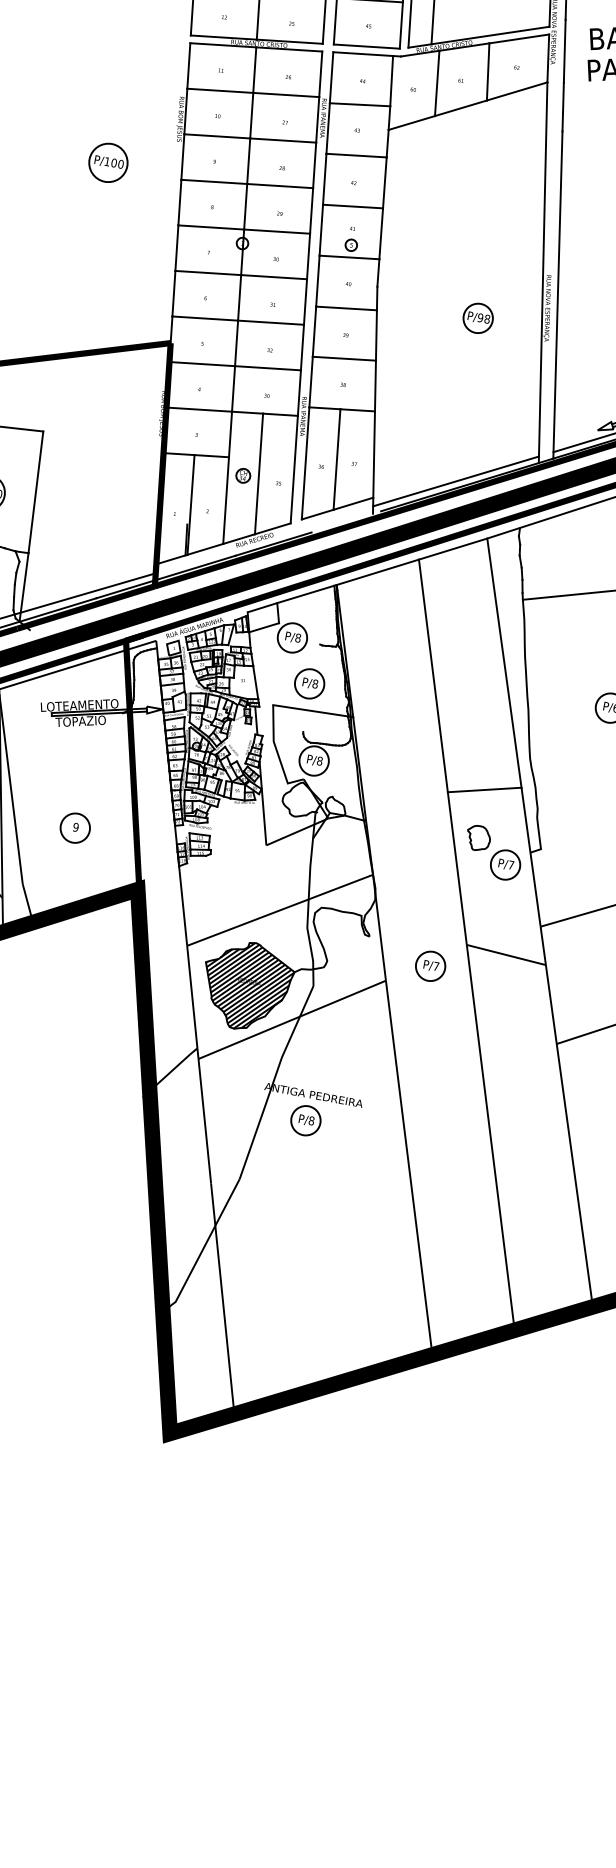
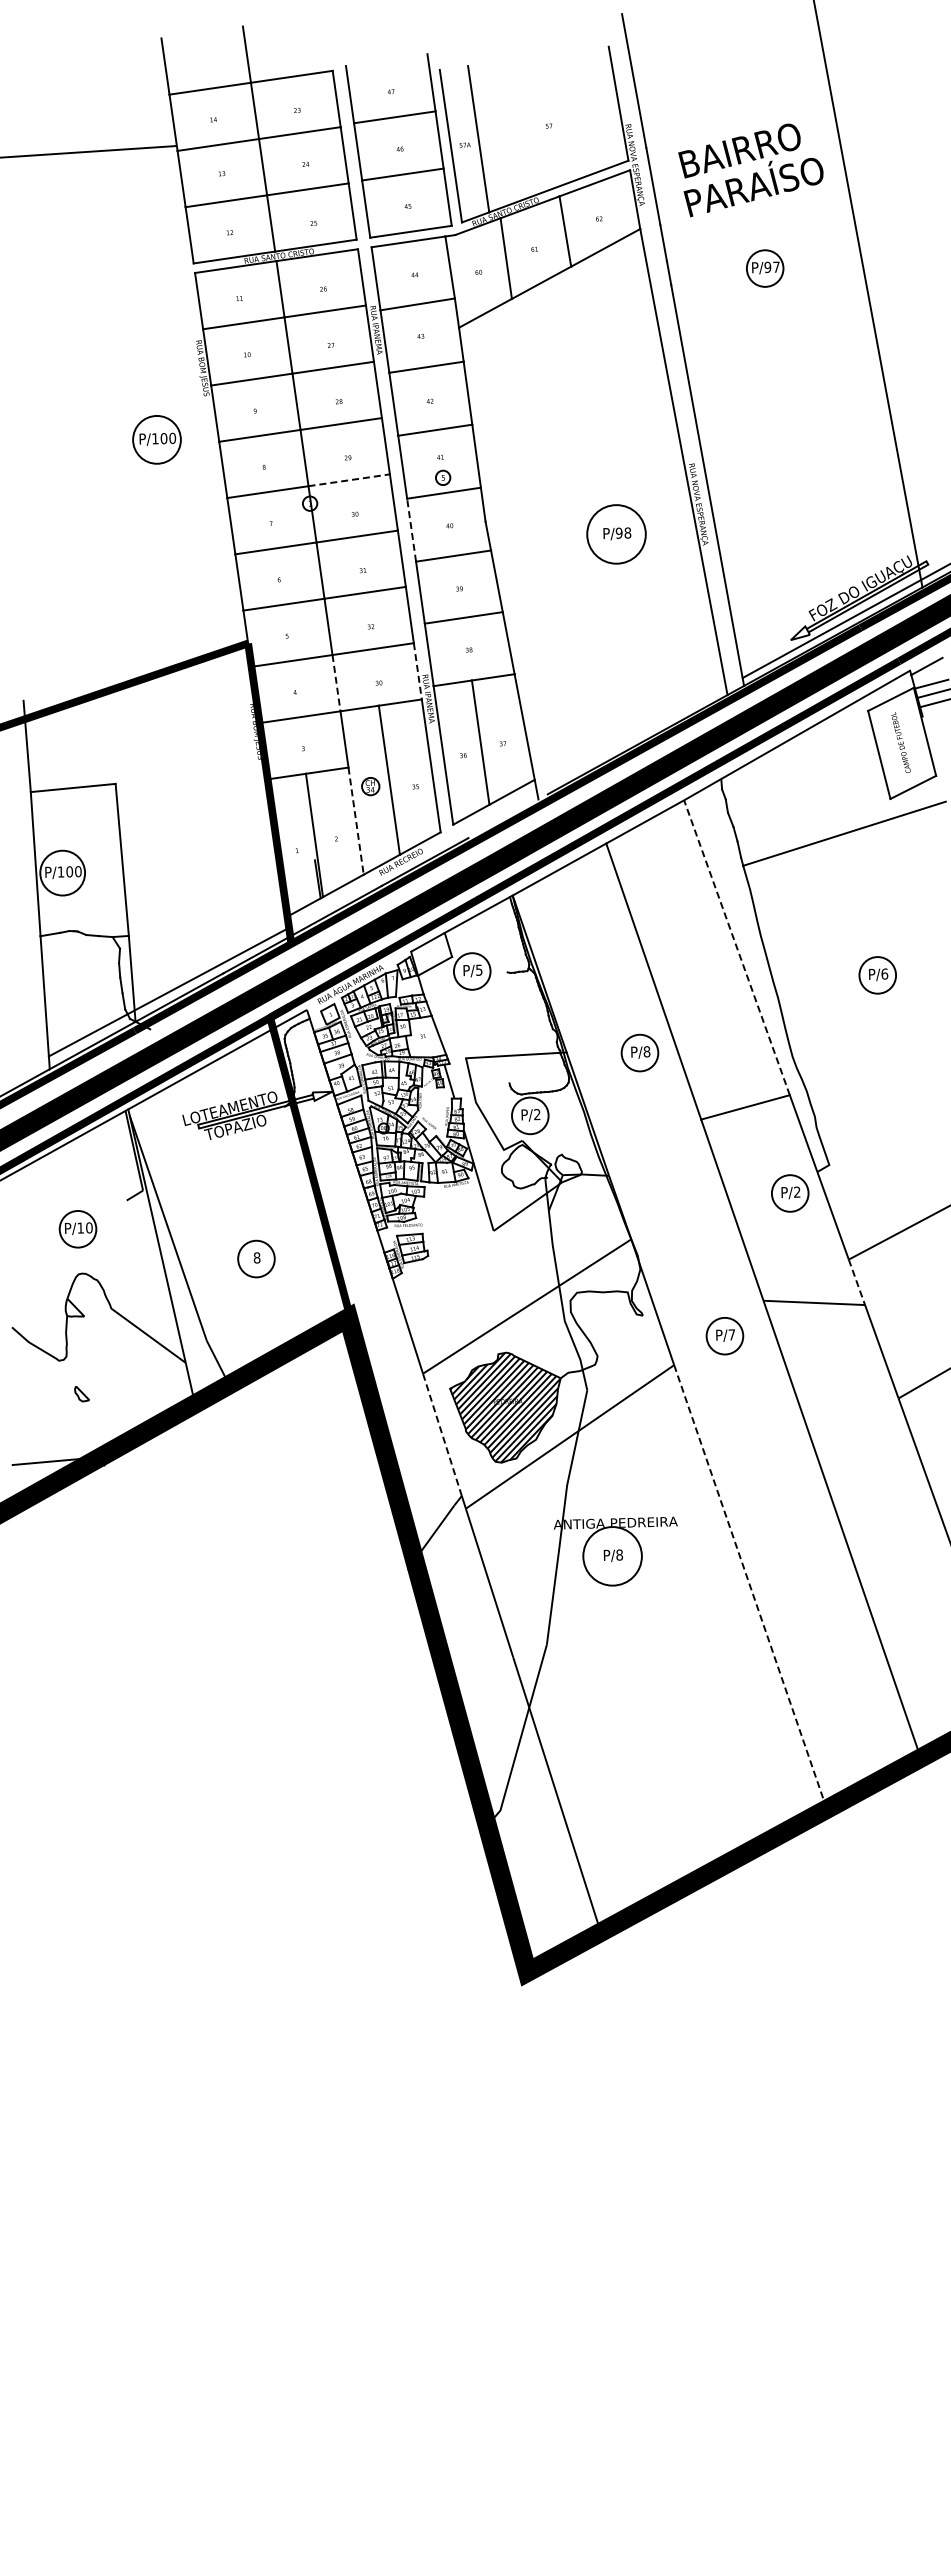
part: (108, 162) -> (156, 439), moved
line: (277, 231) -> (349, 480), solid -> dashed
line: (317, 281) -> (411, 530), solid -> dashed
circle: (478, 318) -> (616, 534), size x1.6
line: (233, 389) -> (336, 683), solid -> dashed
line: (299, 393) -> (417, 671), solid -> dashed
line: (456, 481) -> (631, 738), removed
line: (226, 500) -> (356, 821), solid -> dashed
text: (298, 637) -> (479, 969), P/8 -> P/5
line: (504, 662) -> (736, 947), solid -> dashed
part: (309, 683) -> (639, 1052), moved
text: (320, 761) -> (537, 1114), P/8 -> P/2
text: (75, 826) -> (256, 1257), 9 -> 8
part: (477, 837) -> (749, 1167), removed
text: (511, 864) -> (797, 1191), P/7 -> P/2
line: (543, 946) -> (857, 1282), solid -> dashed
line: (192, 996) -> (442, 1434), solid -> dashed
circle: (305, 1120) -> (612, 1556), size x1.6
line: (409, 1168) -> (750, 1587), solid -> dashed

